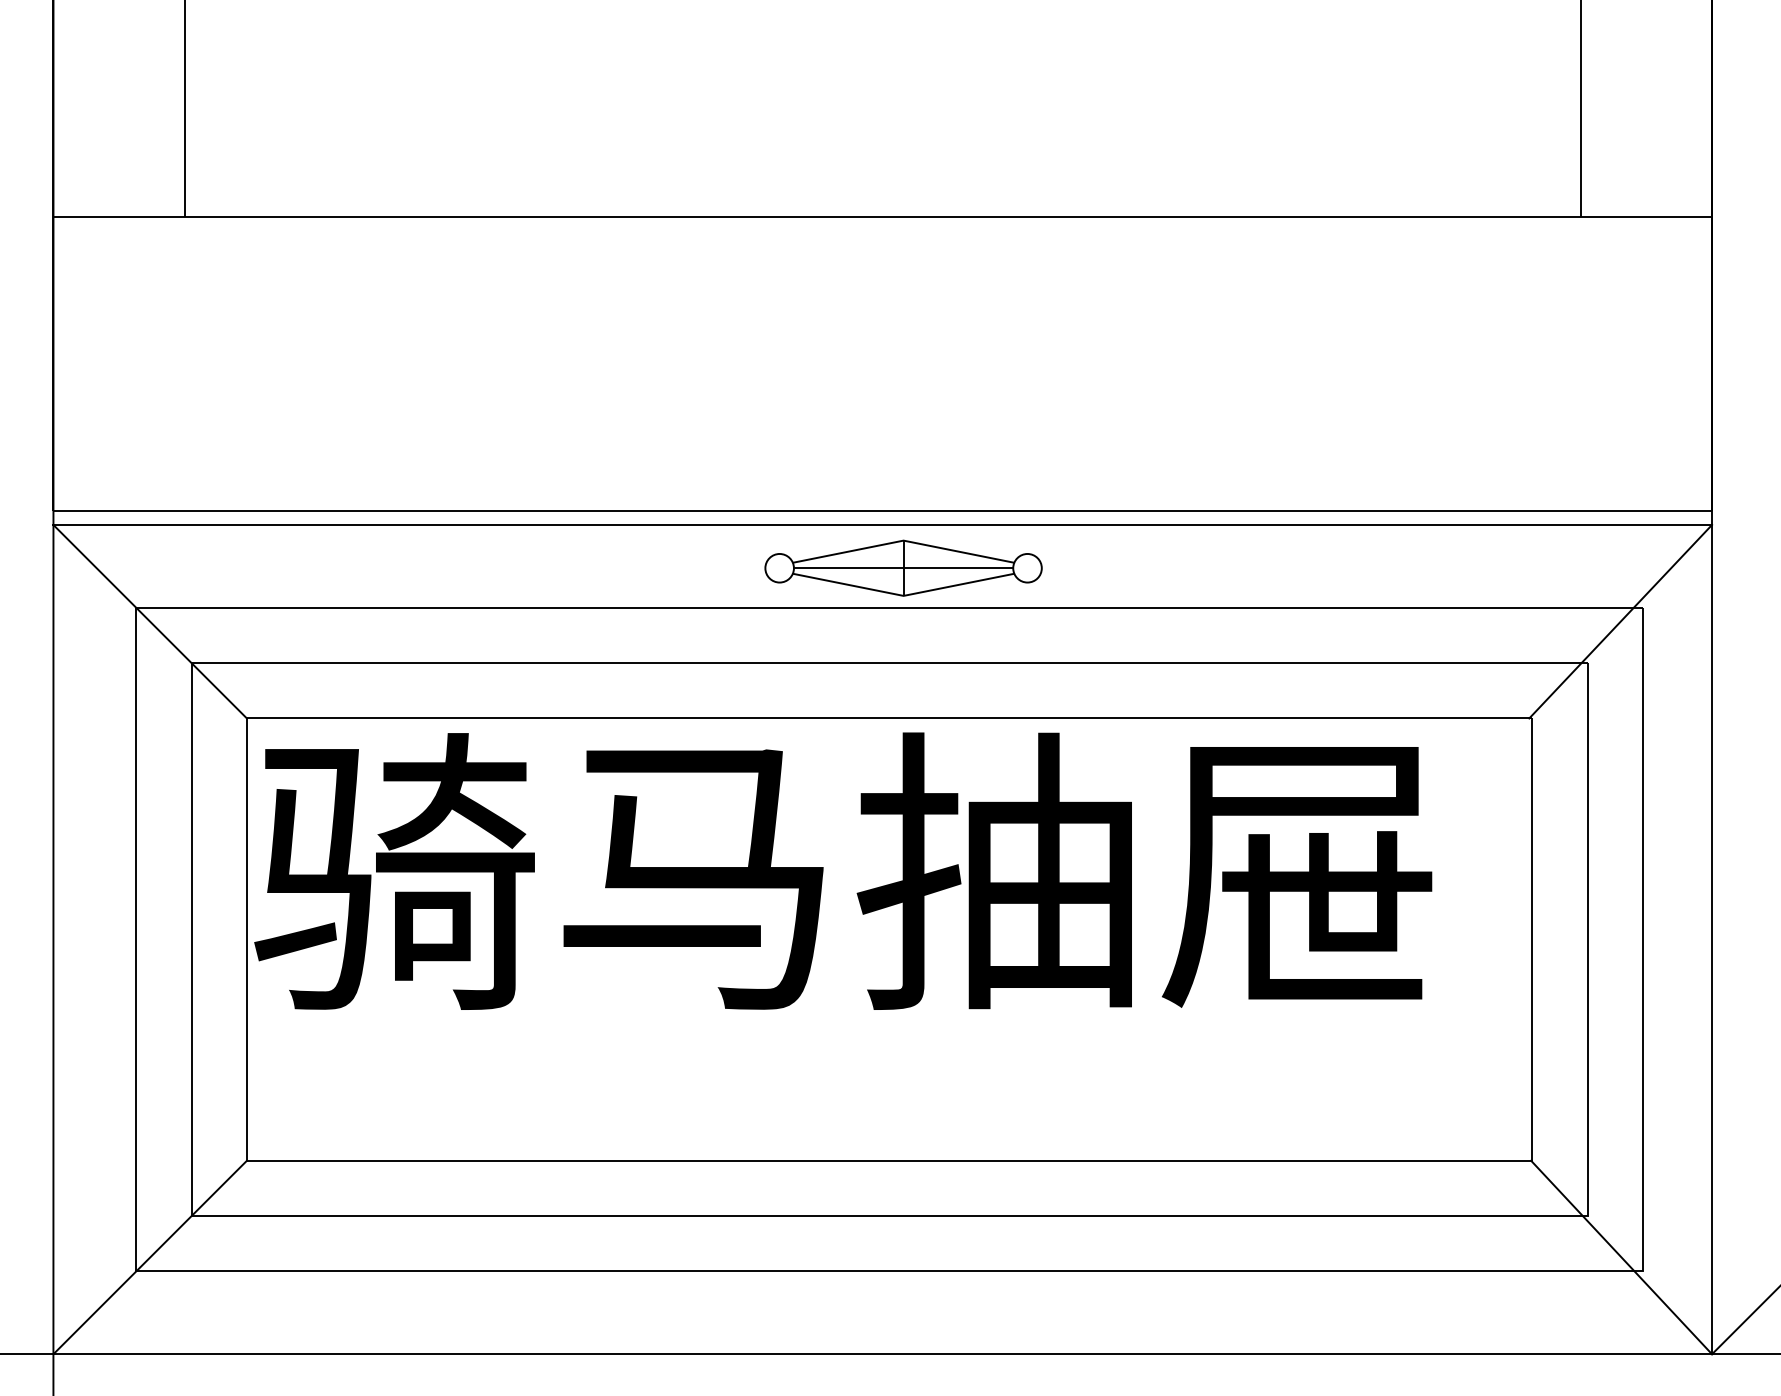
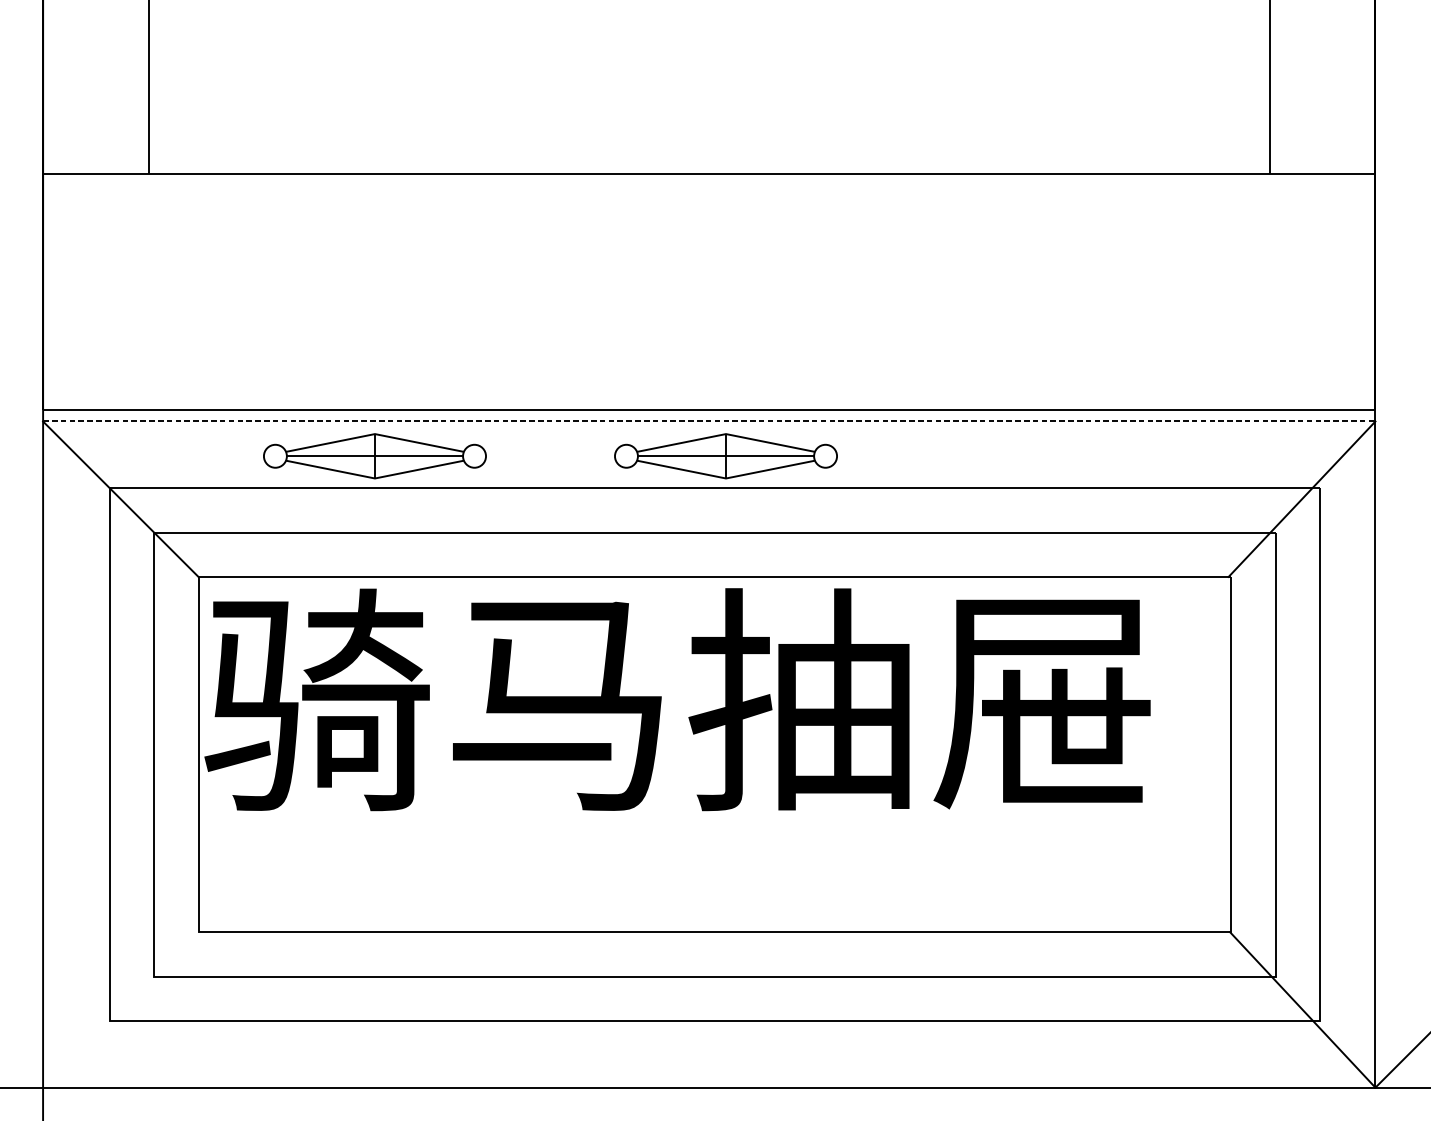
line: (883, 524) -> (709, 421), solid -> dashed
part: (466, 567) -> (374, 455), added
line: (149, 1257) -> (120, 1009), removed

